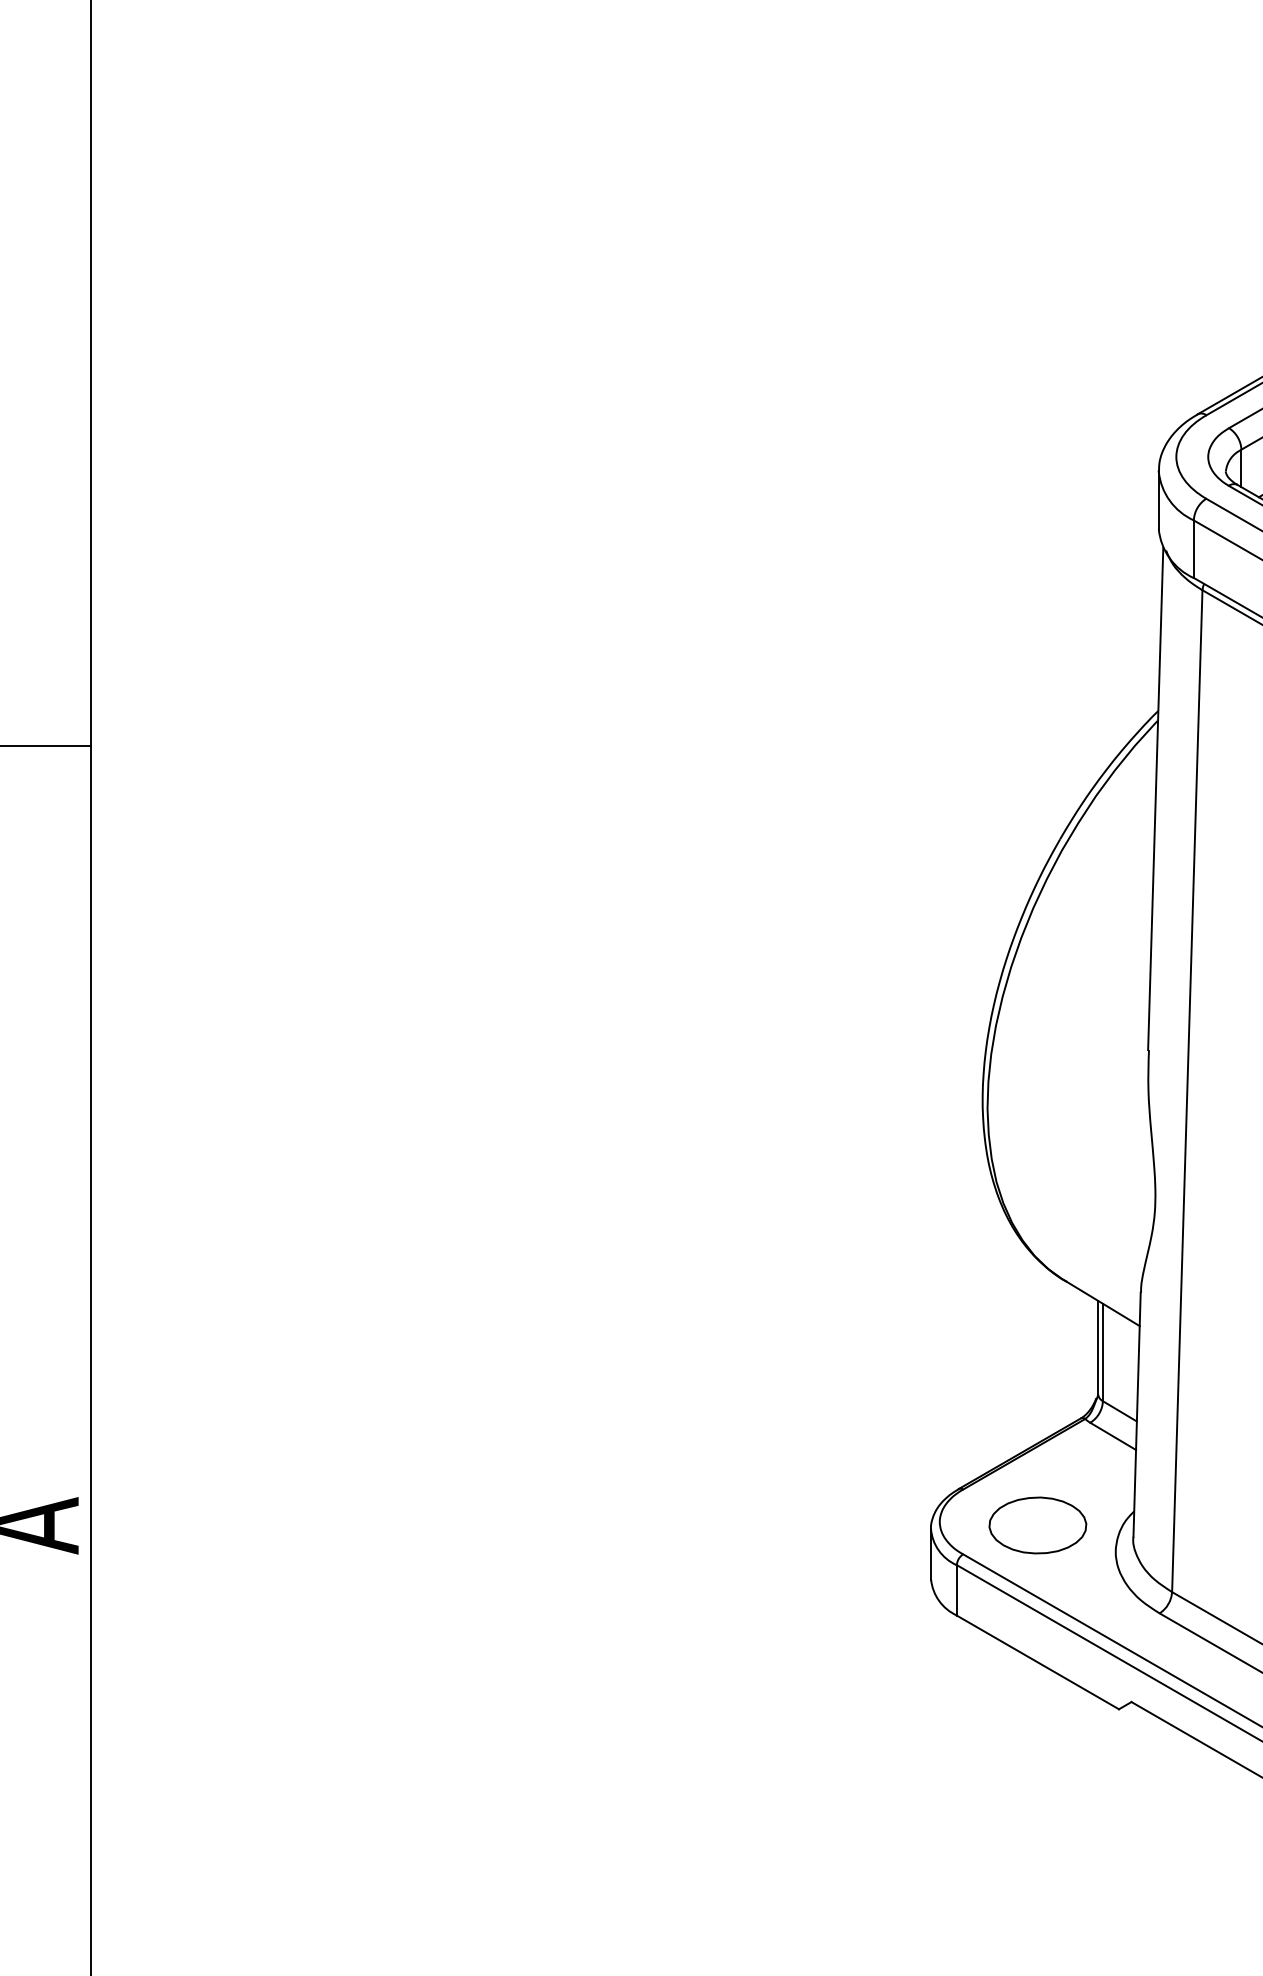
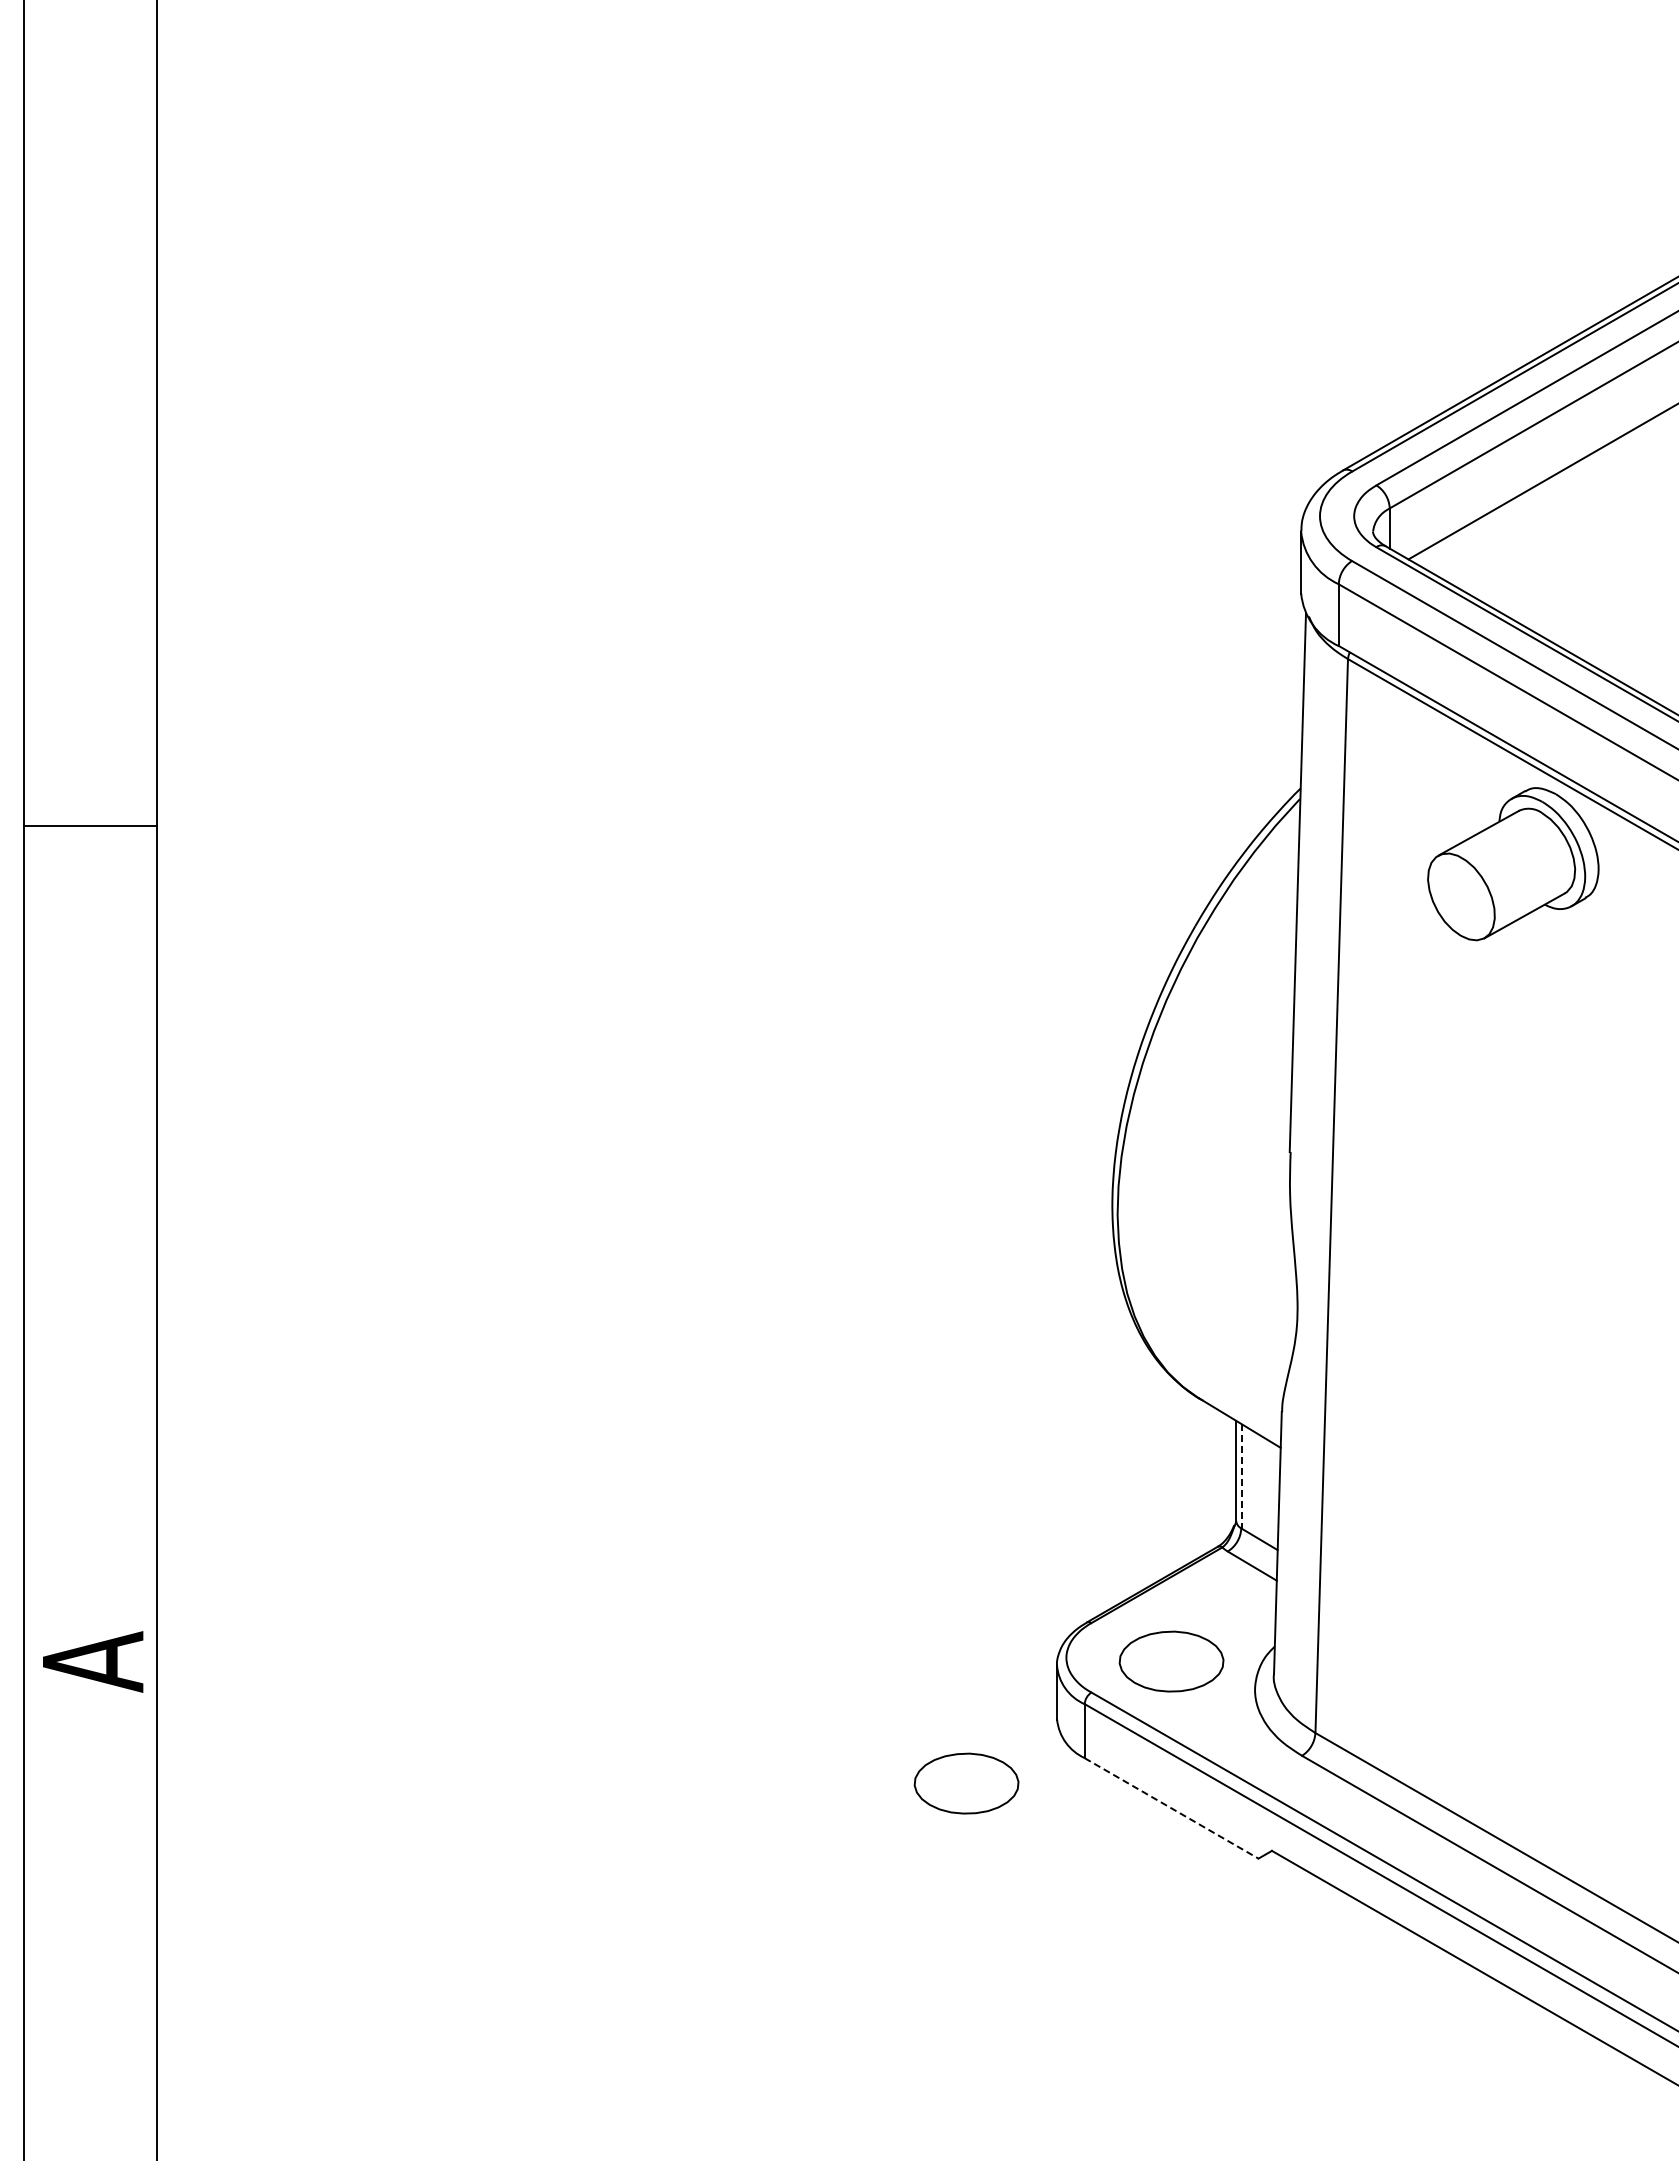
line: (1103, 1352) -> (1241, 1476), solid -> dashed
part: (846, 1639) -> (966, 1783), added
line: (1038, 1662) -> (1172, 1808), solid -> dashed

